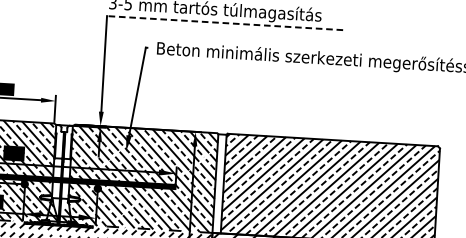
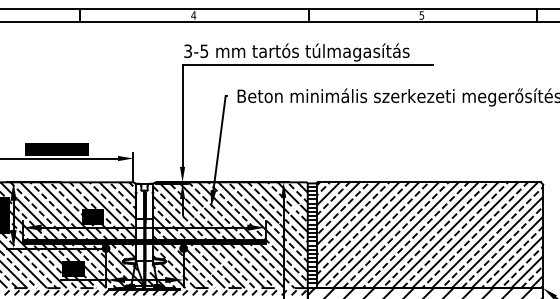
line: (224, 23) -> (307, 65), dashed -> solid
hatch: (218, 184) -> (311, 236), added

